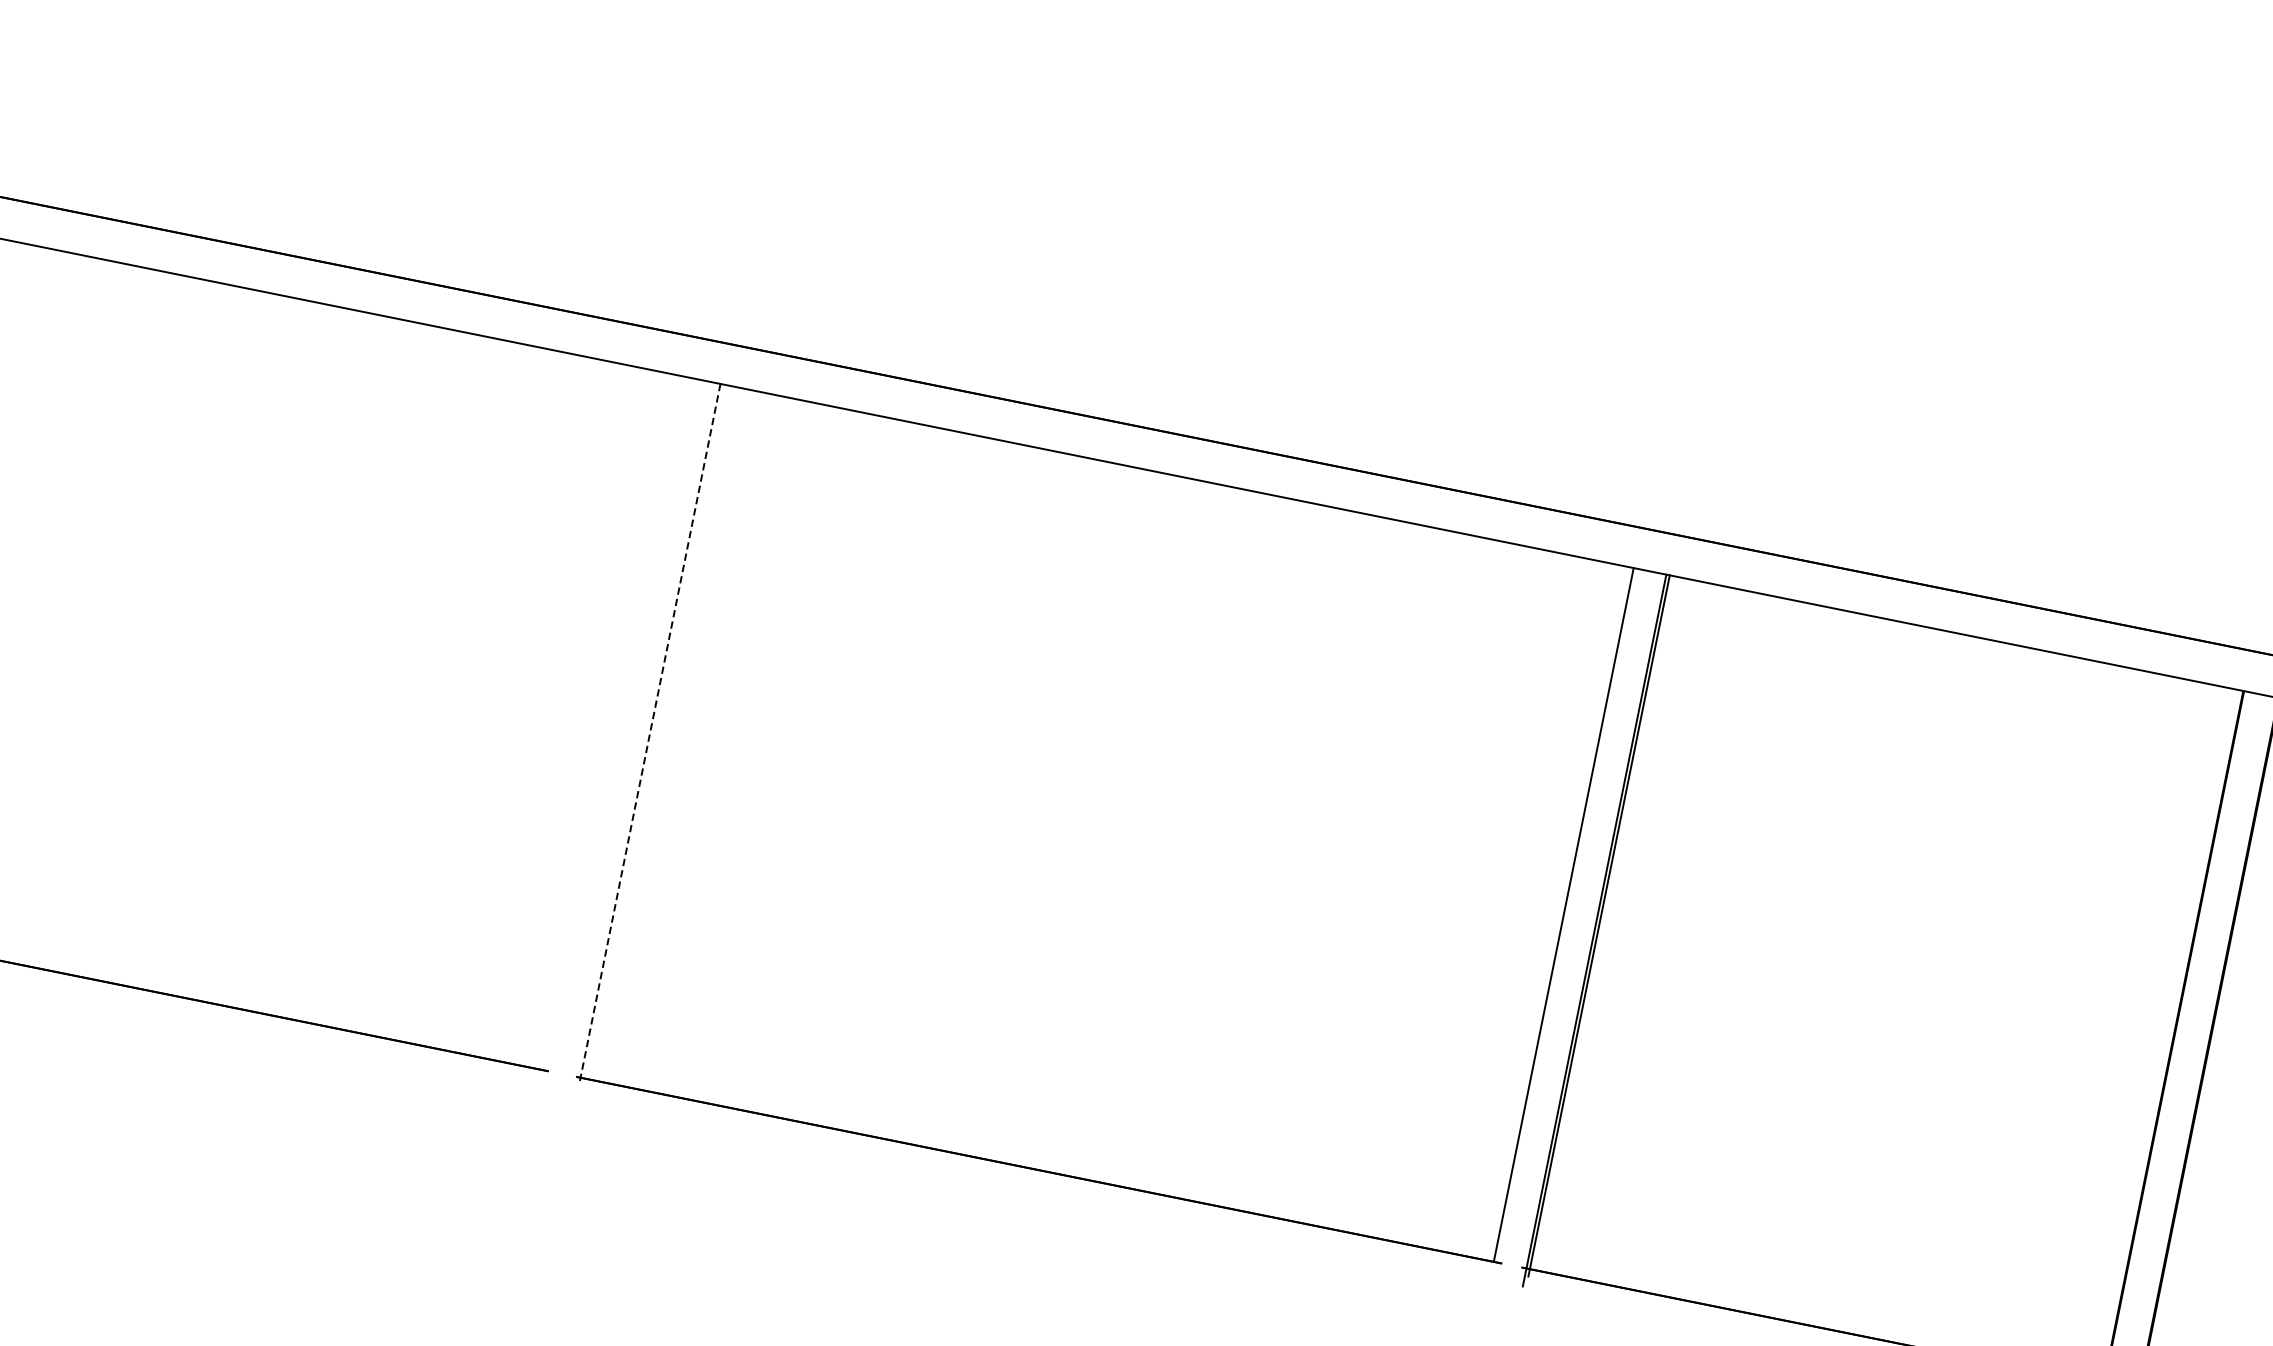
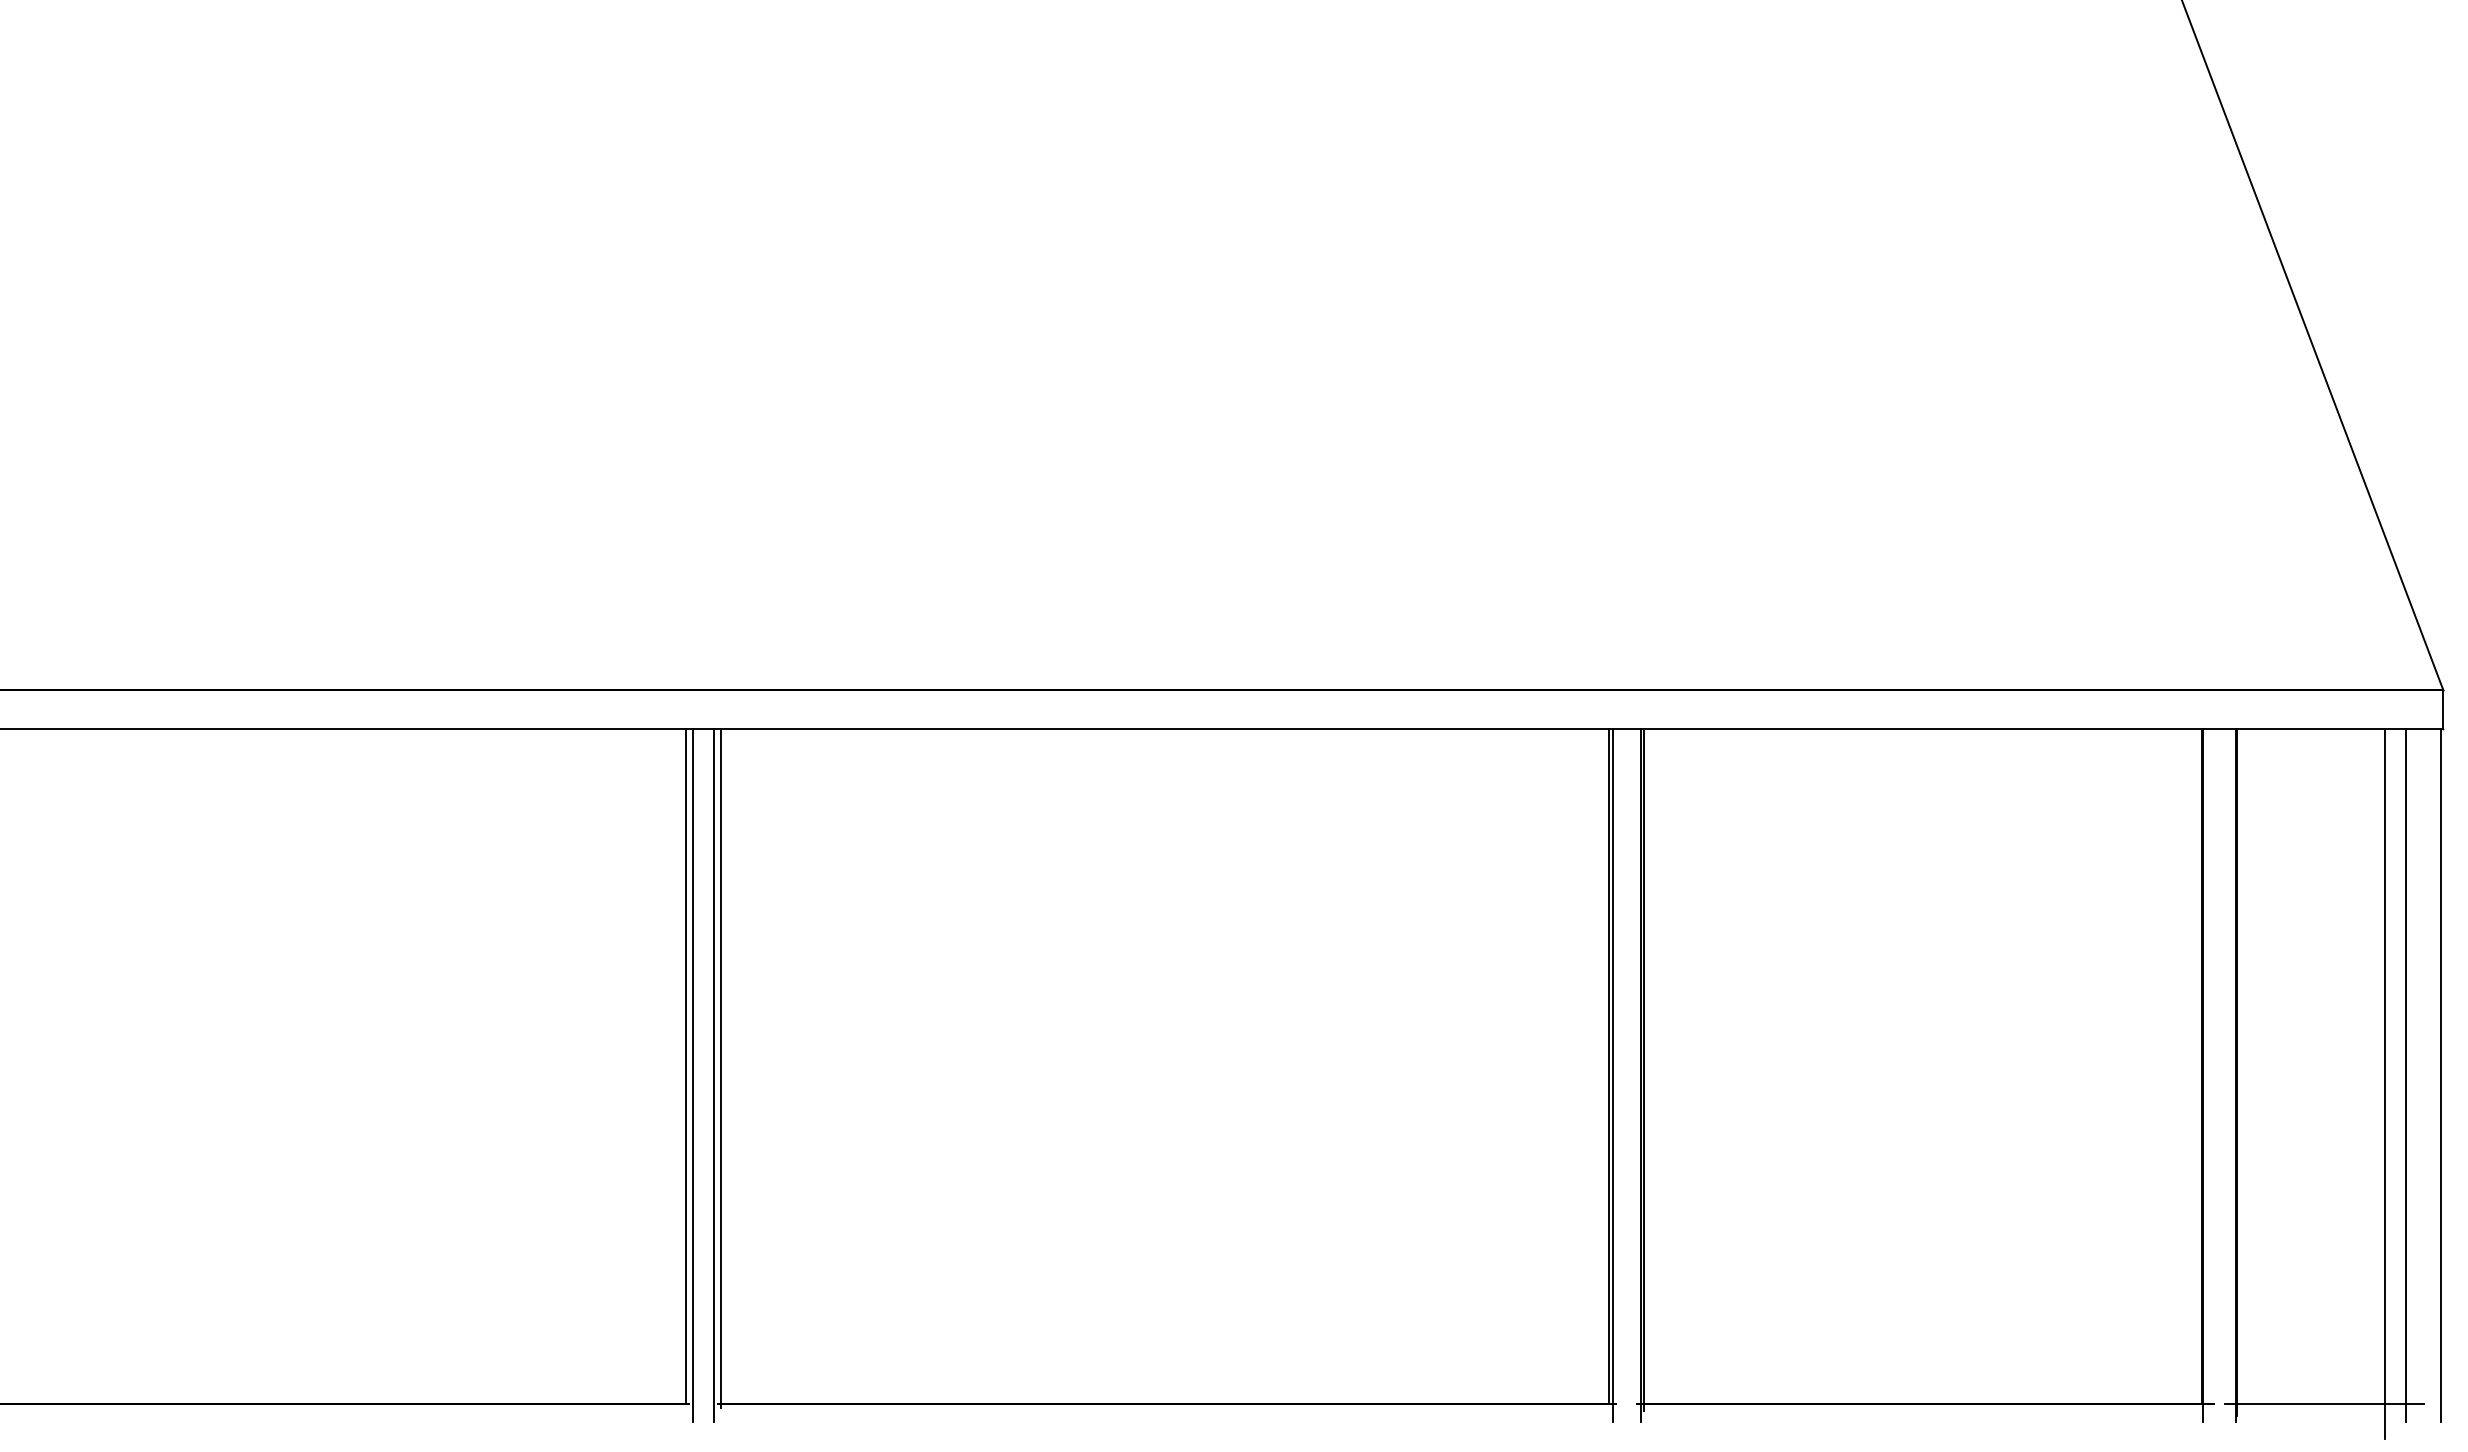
line: (614, 723) -> (685, 1066), added
line: (650, 732) -> (721, 1068), dashed -> solid
line: (620, 734) -> (693, 1075), added
line: (641, 738) -> (713, 1075), added
line: (1565, 924) -> (1612, 1075), added

